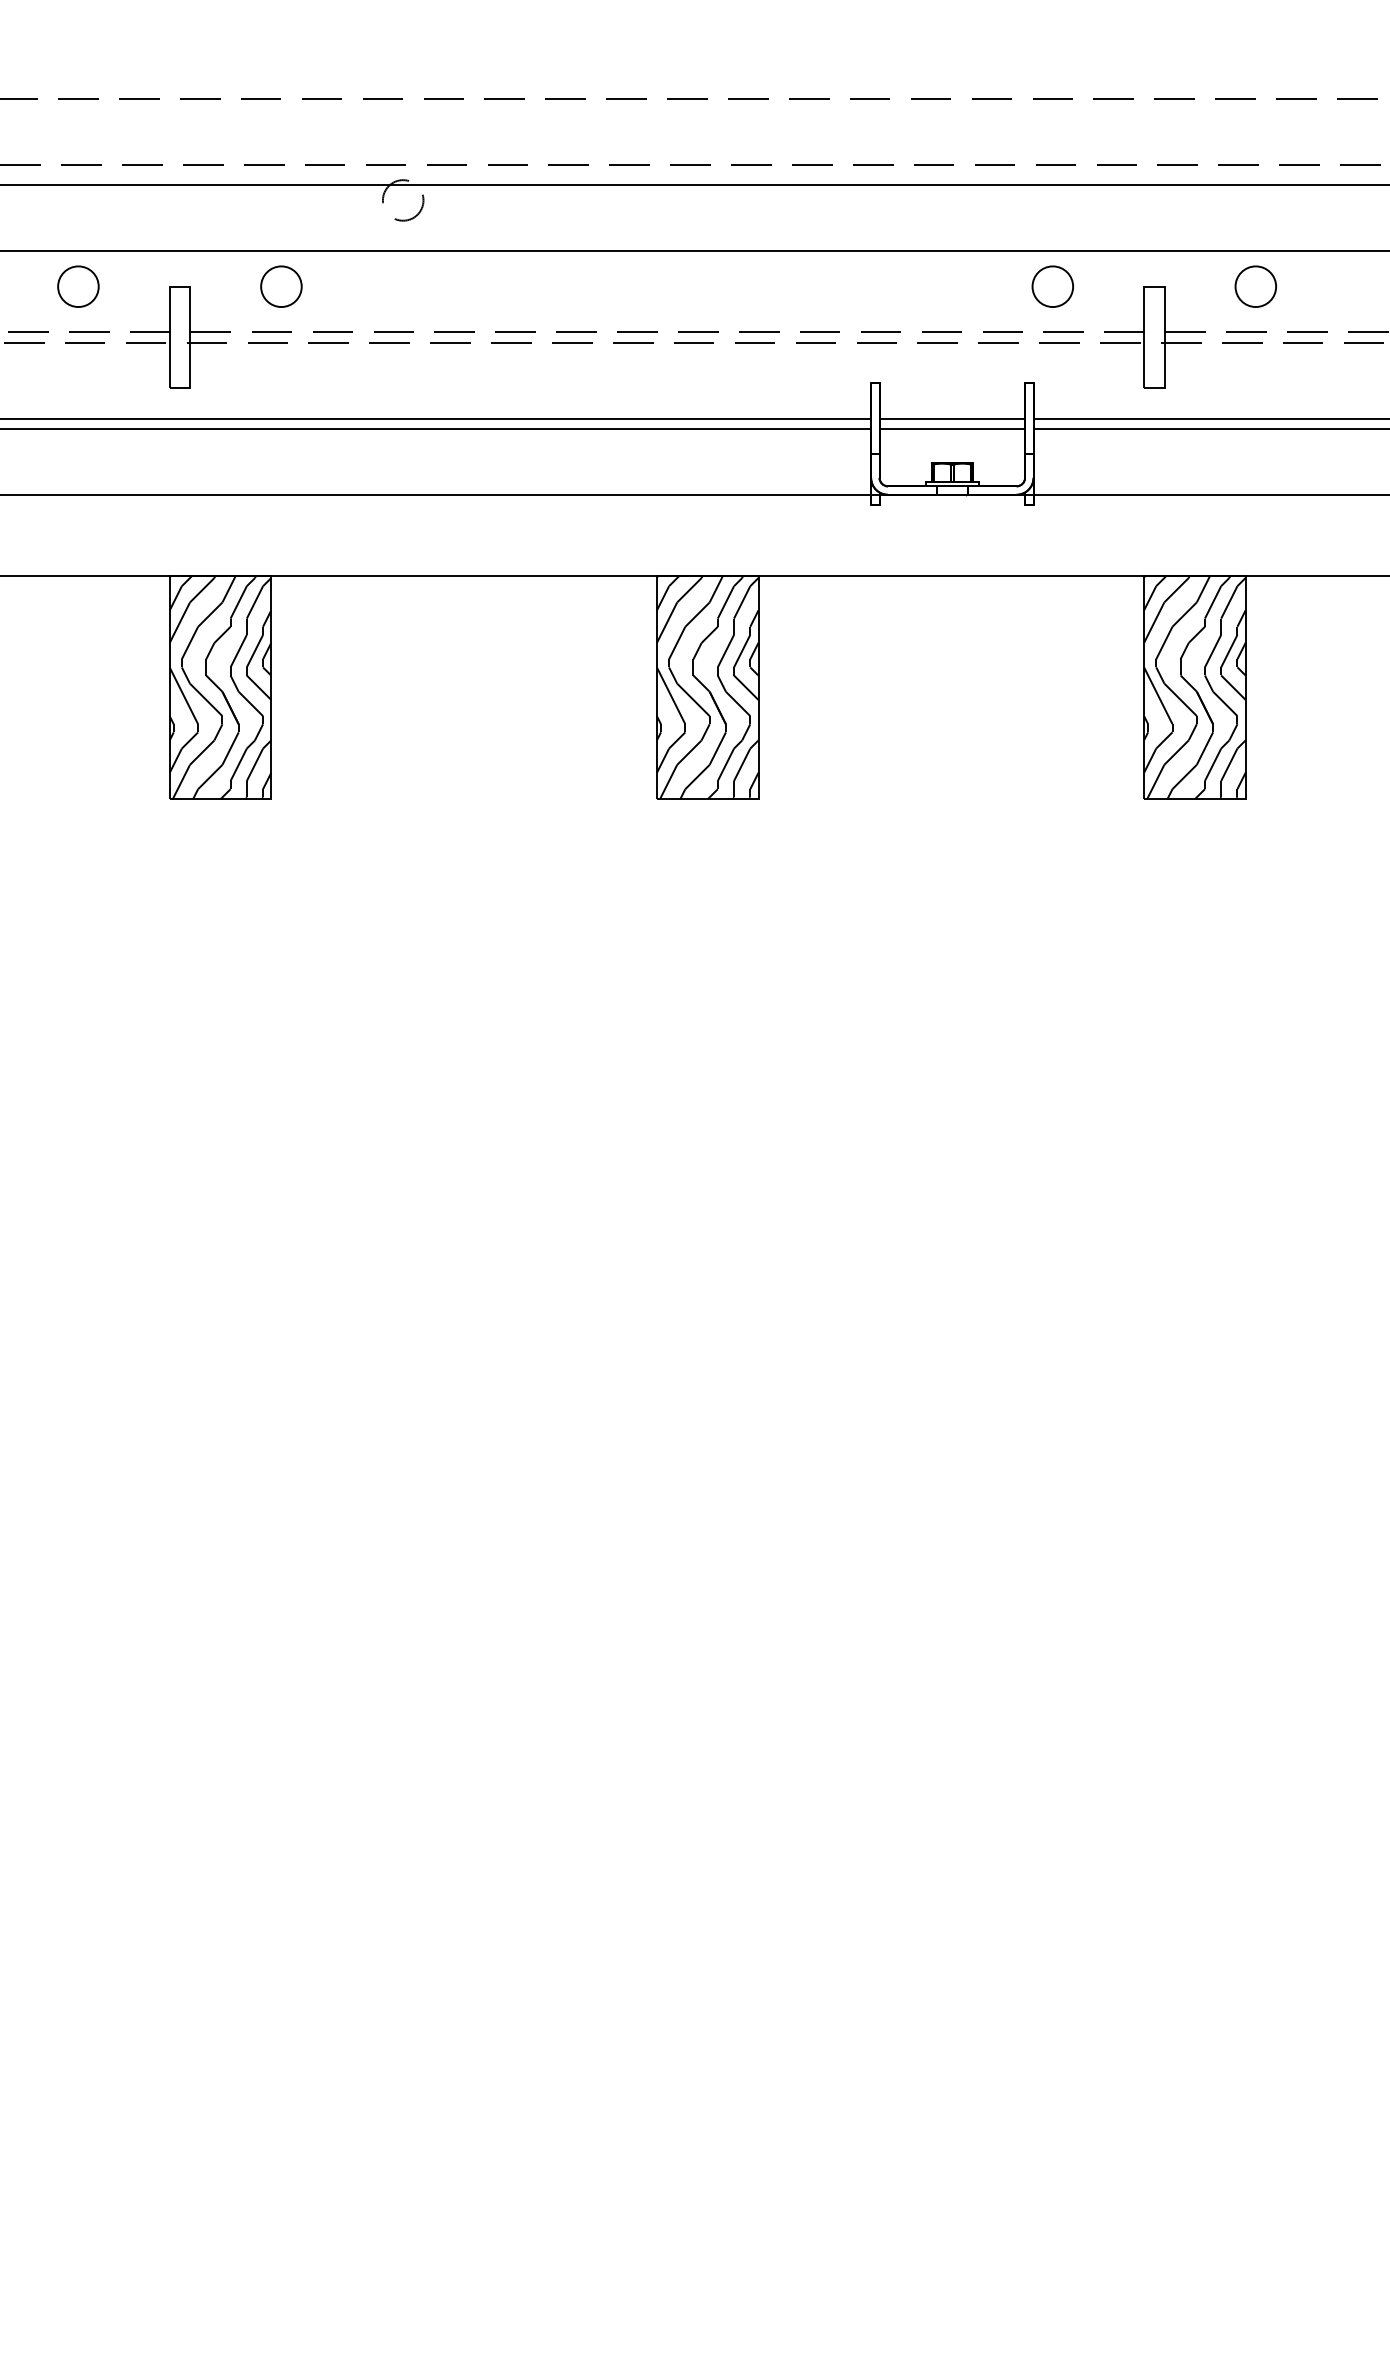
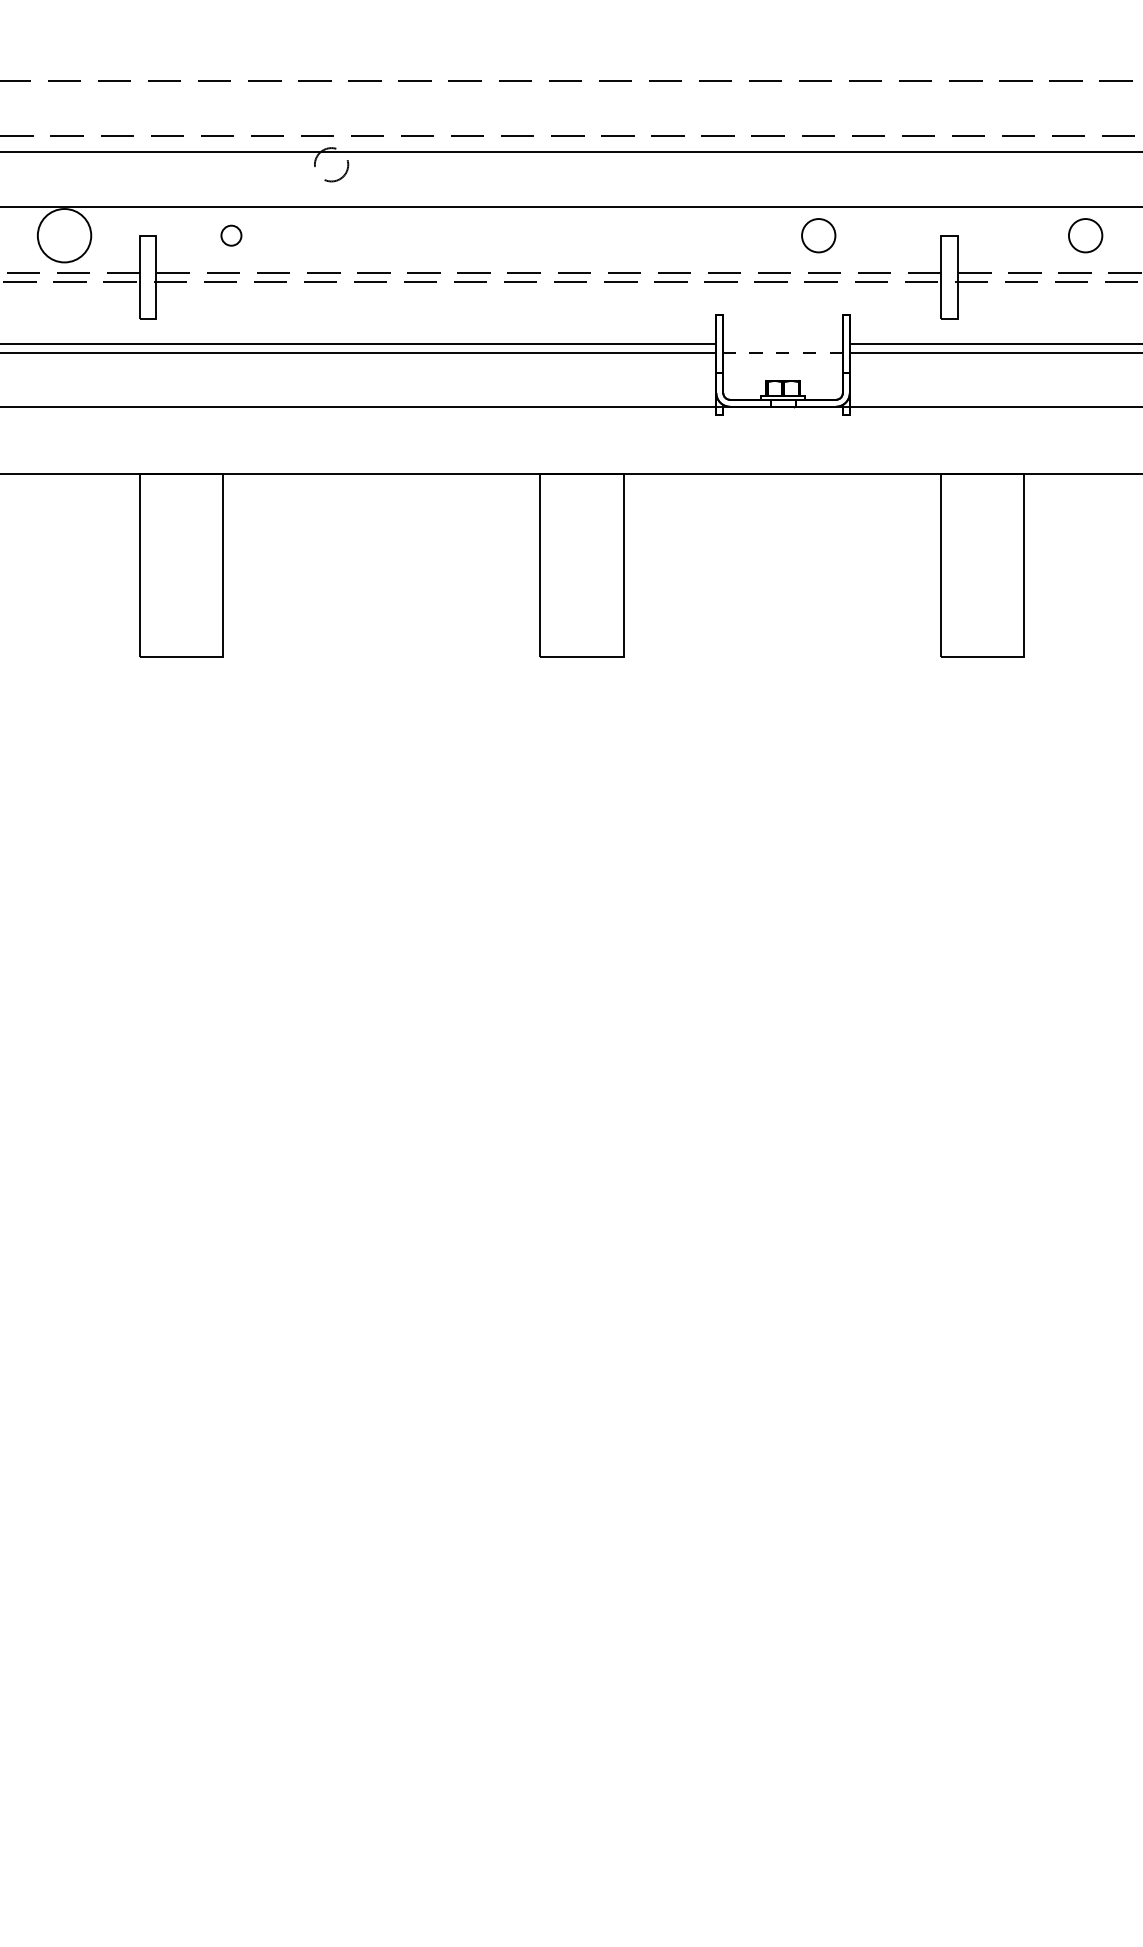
circle: (78, 286) -> (64, 235), size x1.6
circle: (281, 286) -> (231, 235), size x0.6
circle: (1052, 286) -> (818, 235), moved
circle: (1255, 286) -> (1085, 235), moved
line: (951, 419) -> (782, 344), removed
line: (952, 428) -> (783, 352), solid -> dashed
hatch: (220, 687) -> (181, 565), removed
hatch: (707, 687) -> (581, 565), removed
hatch: (1194, 687) -> (982, 565), removed

